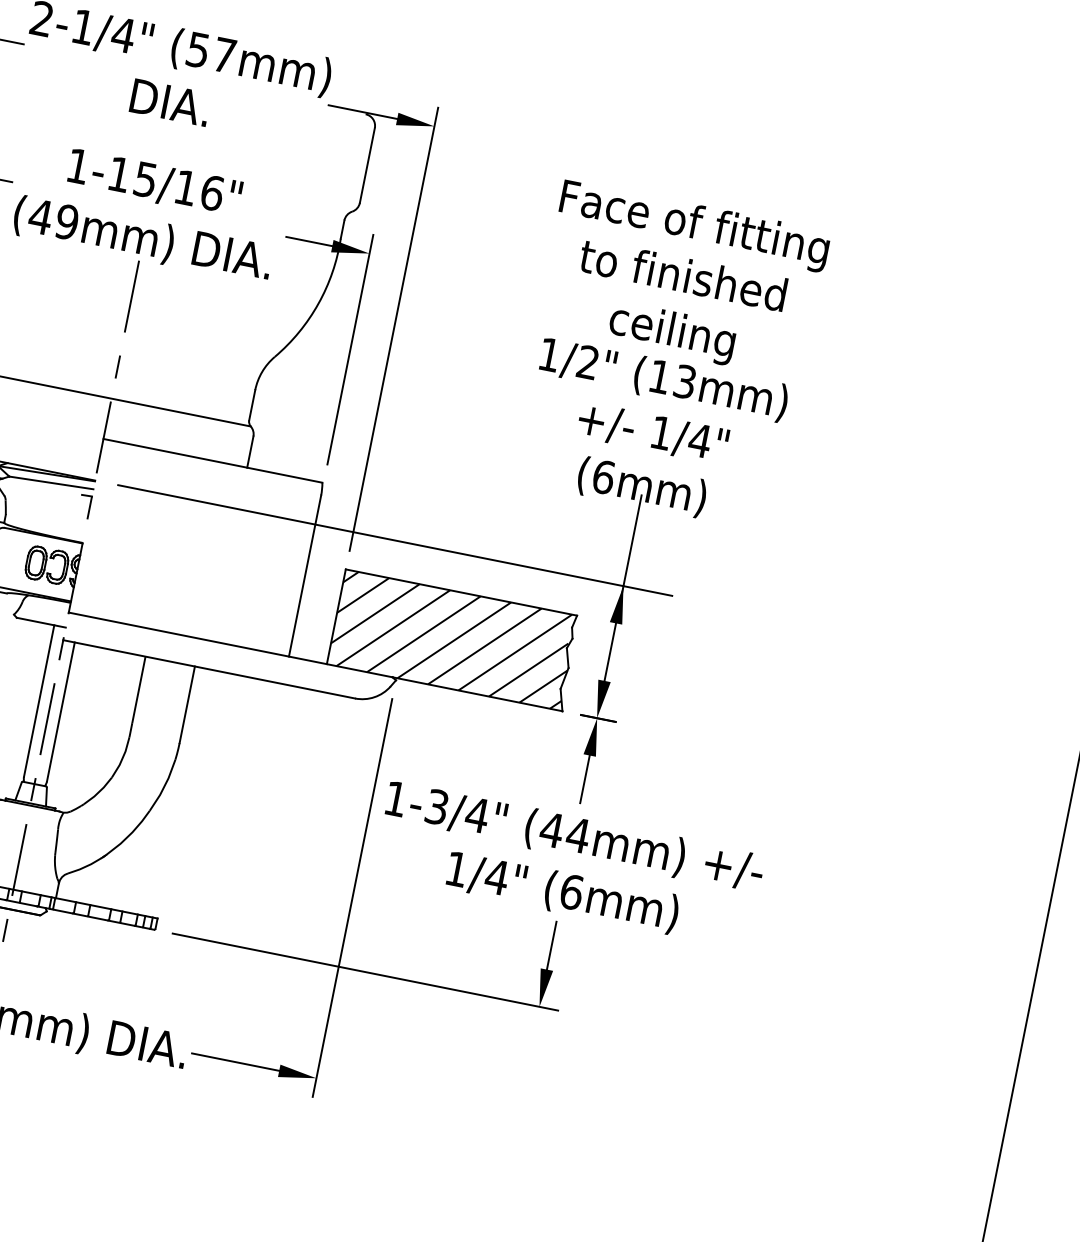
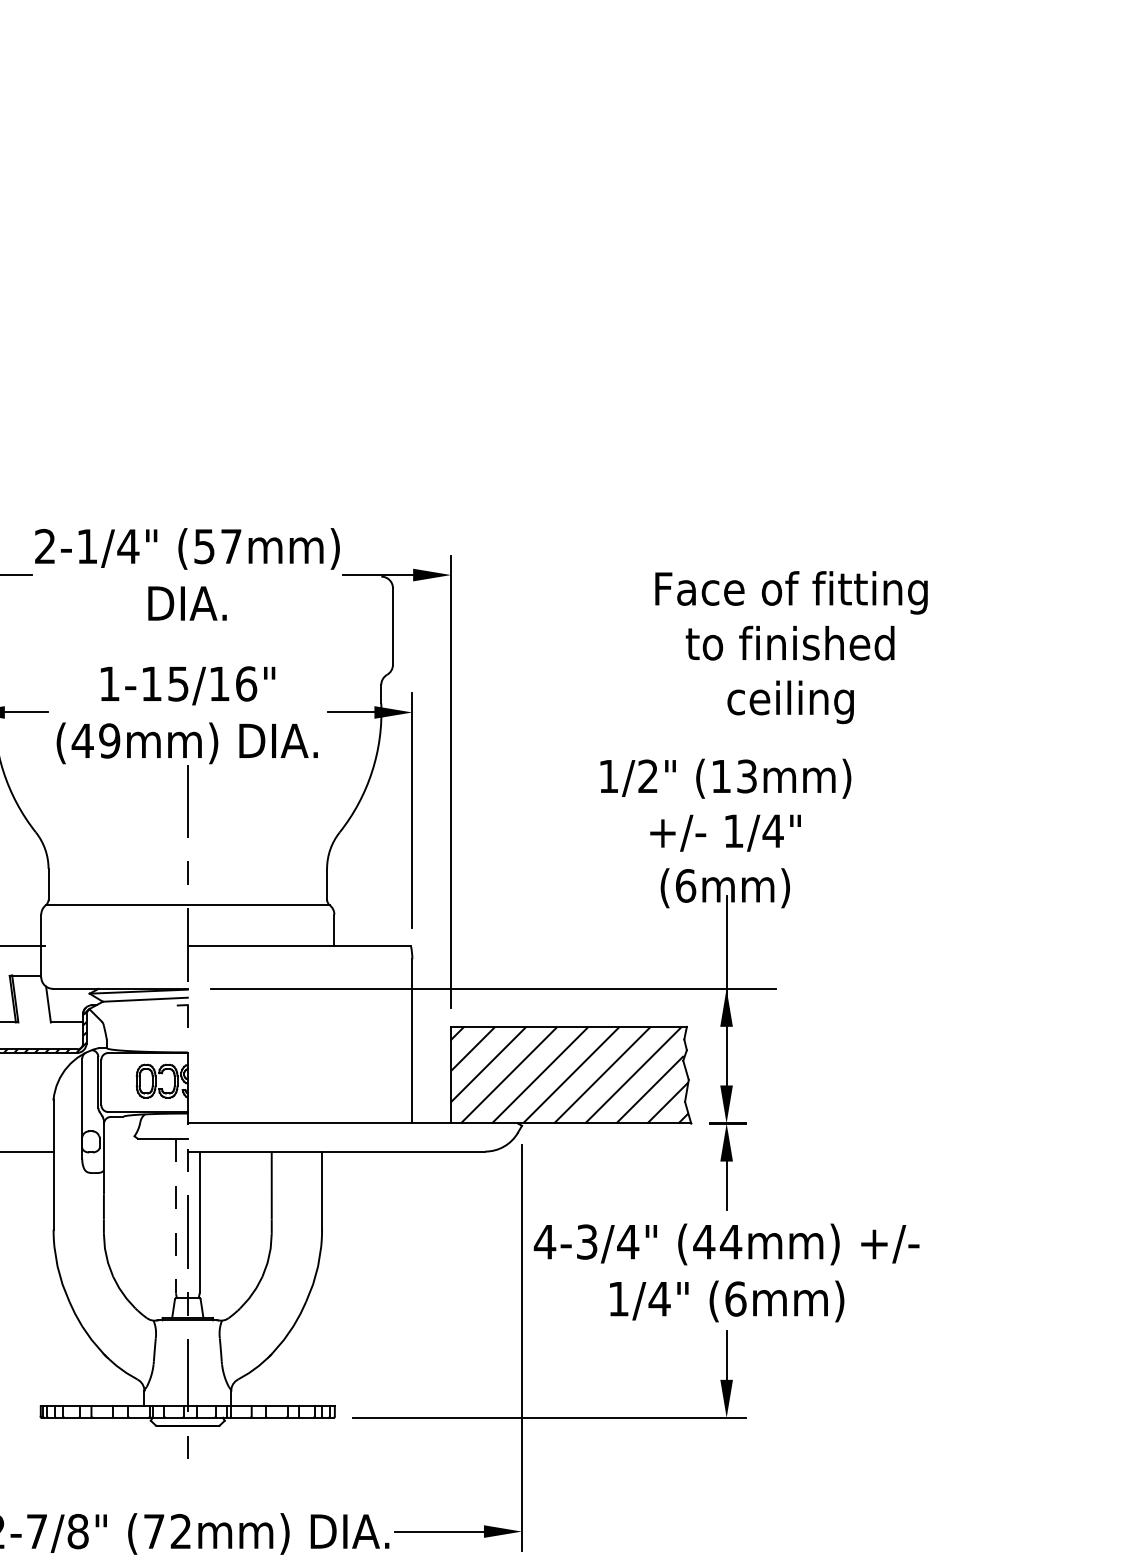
text: (683, 279) -> (791, 647), moved
line: (39, 701) -> (176, 1216), solid -> dashed
text: (395, 799) -> (544, 1242), 1-3/4" -> 4-3/4"

